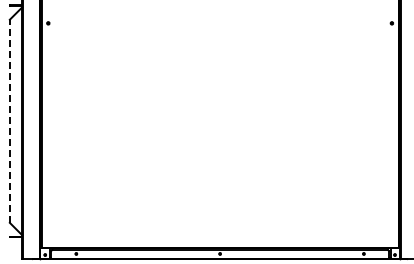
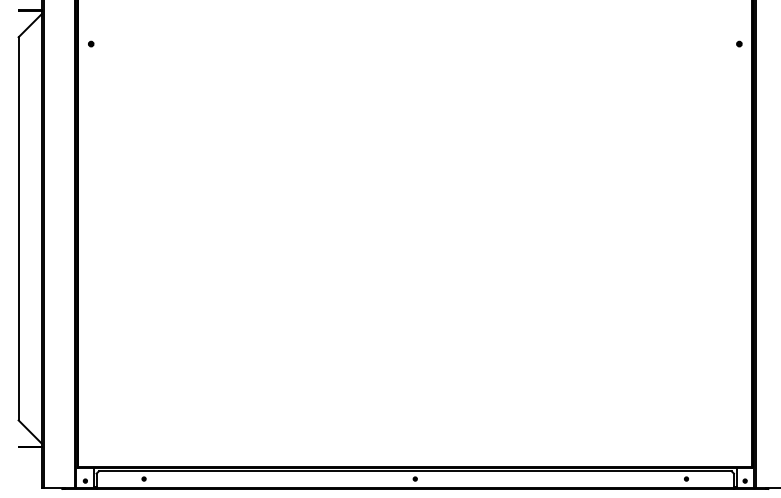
line: (9, 121) -> (17, 229), dashed -> solid

